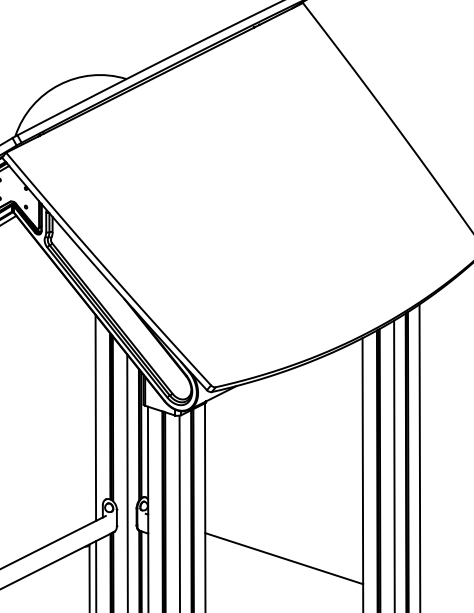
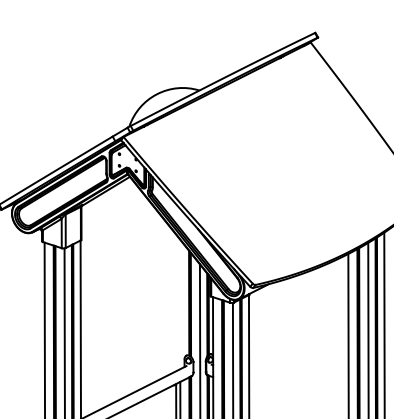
line: (94, 418) -> (179, 304), removed
line: (283, 557) -> (298, 392), removed

